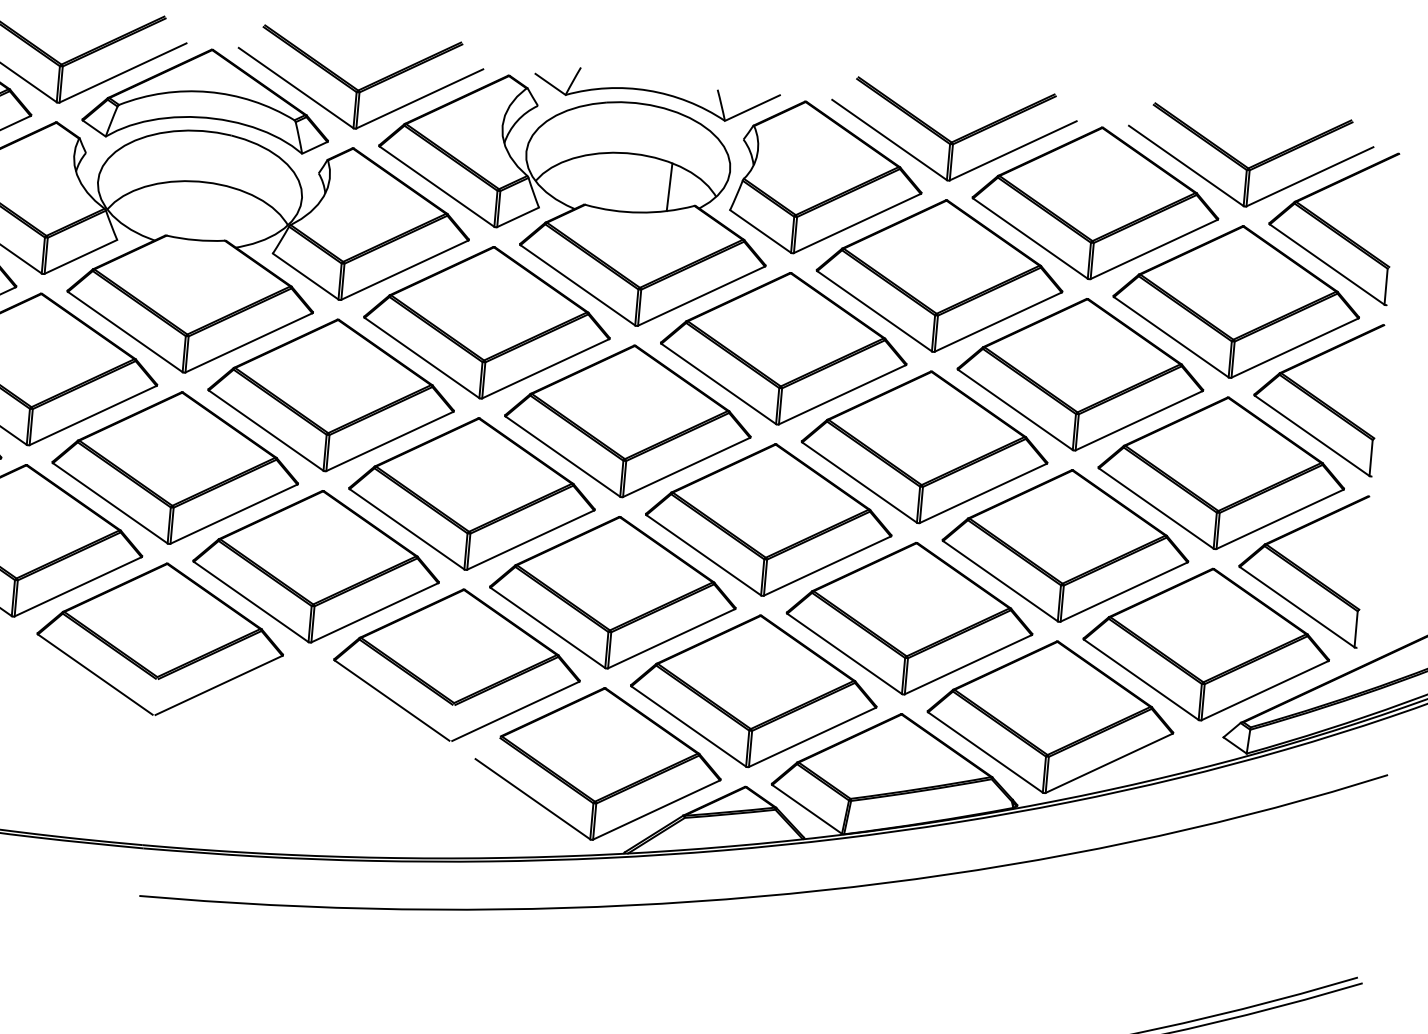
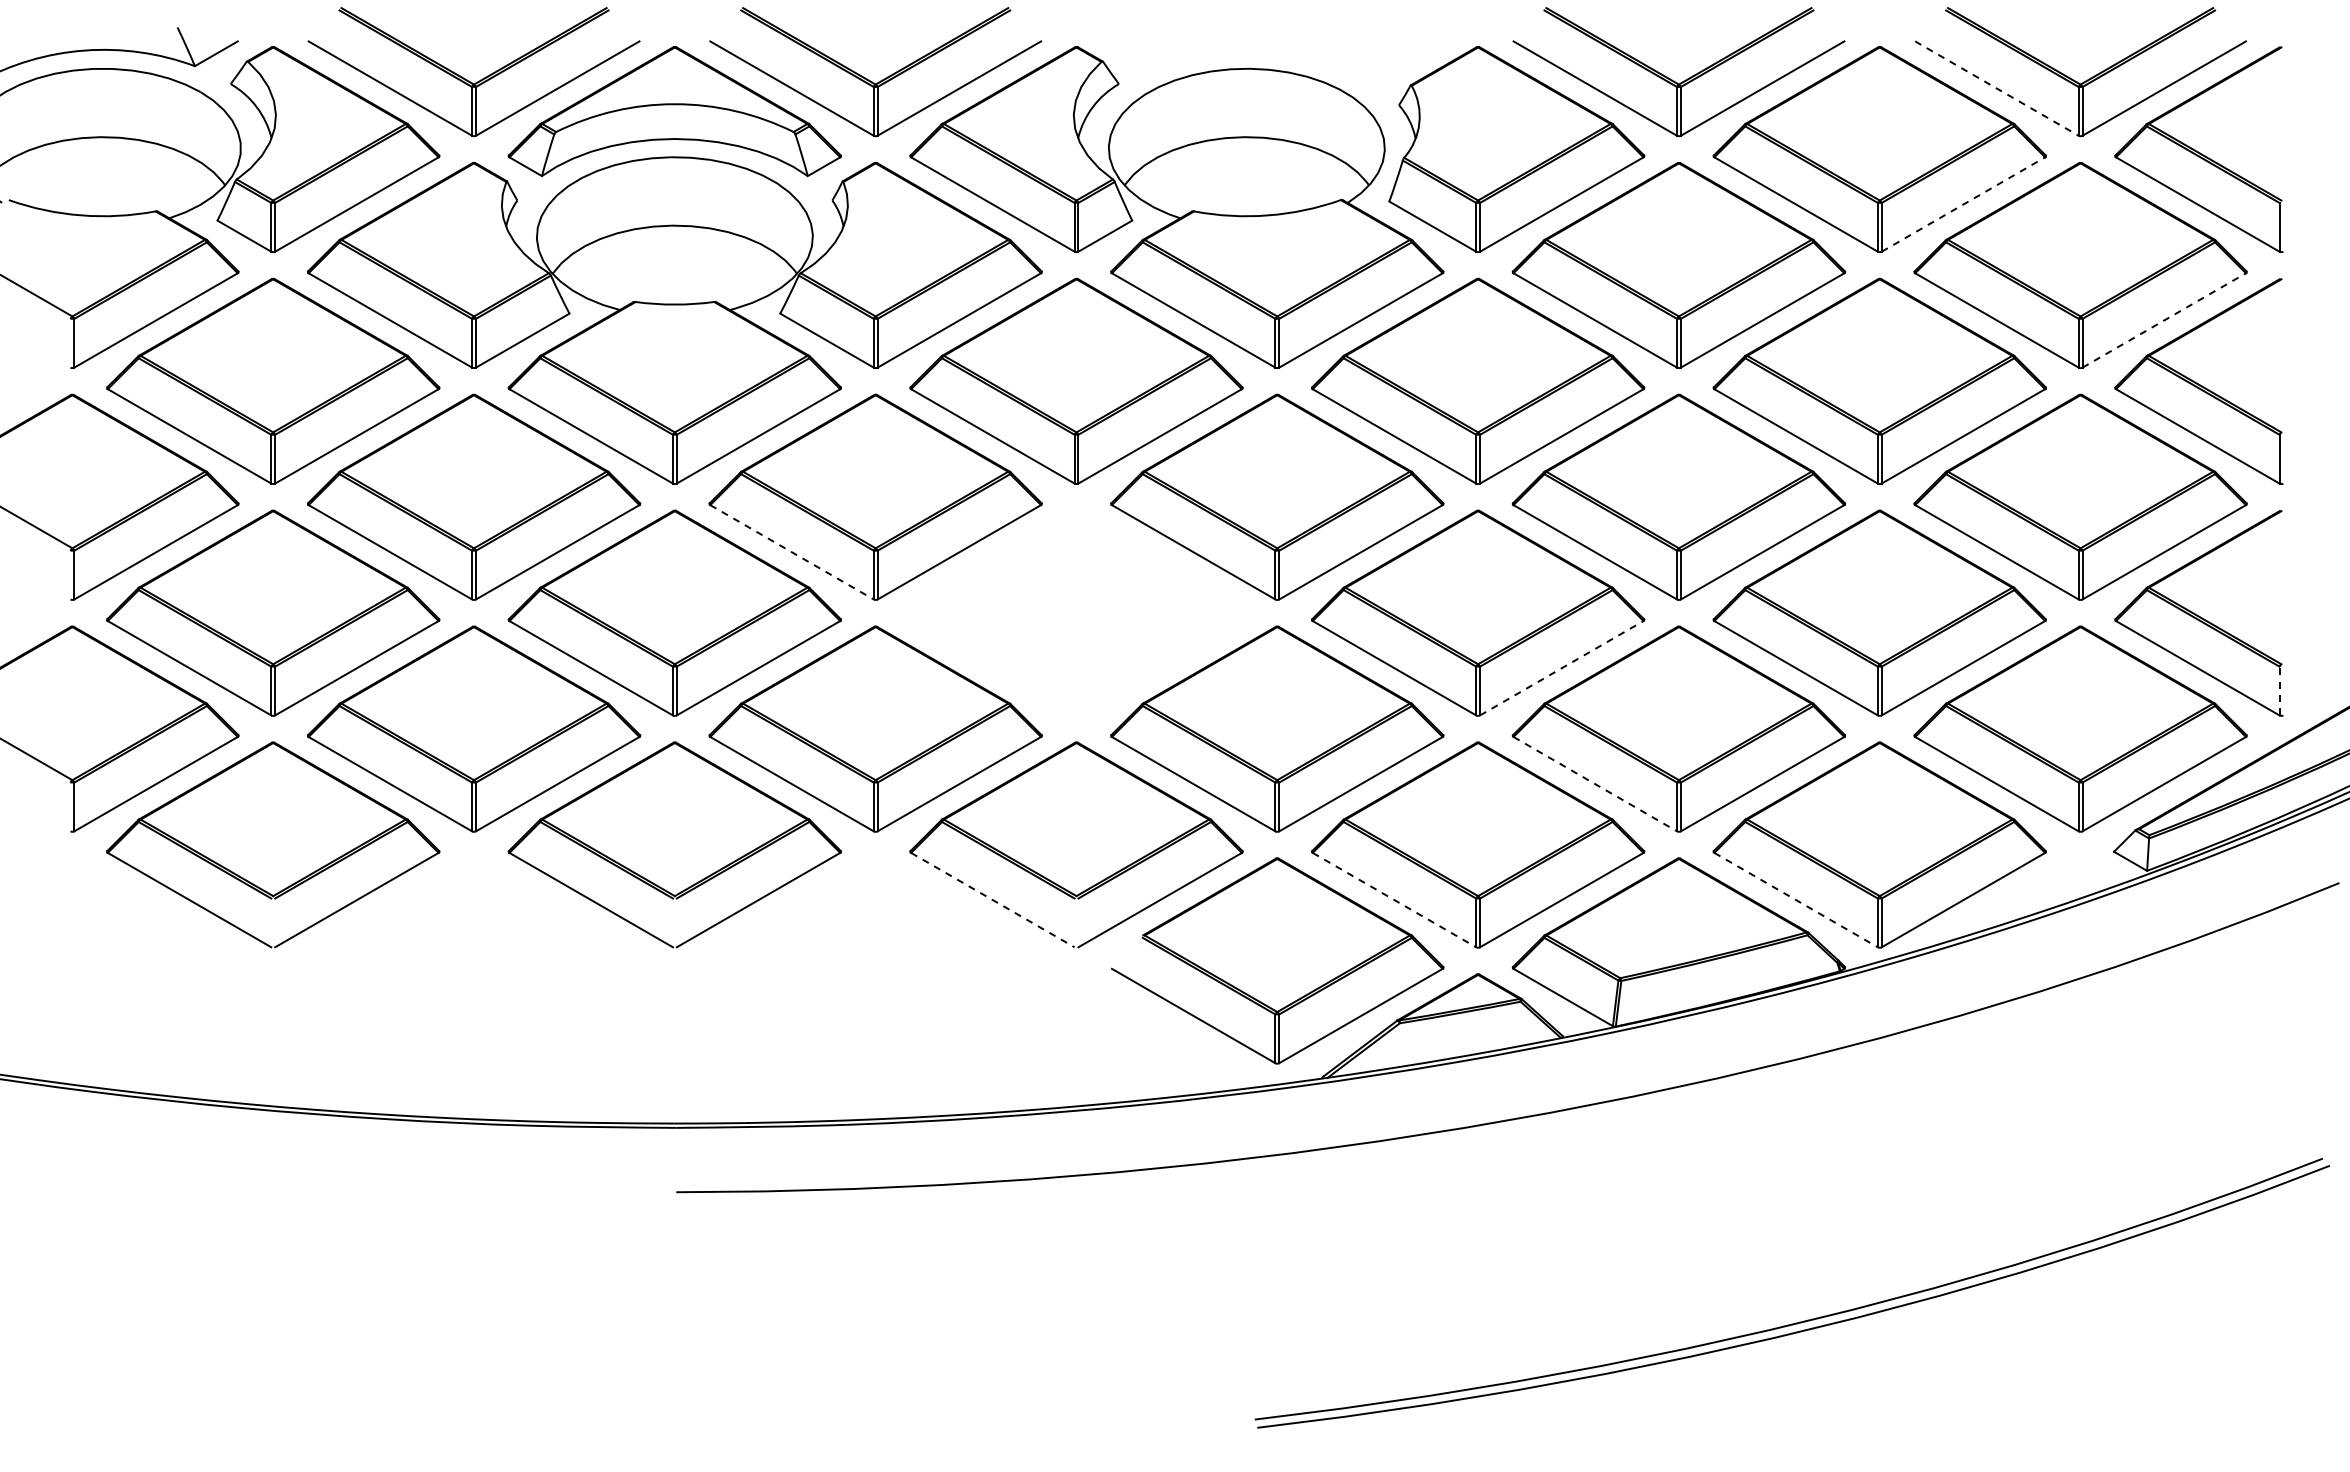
part: (656, 94) -> (1276, 55), removed
line: (1186, 165) -> (1997, 88), solid -> dashed
line: (669, 186) -> (1305, 177), removed
line: (1154, 249) -> (1963, 204), solid -> dashed
line: (1295, 348) -> (2164, 320), solid -> dashed
line: (266, 430) -> (792, 552), solid -> dashed
part: (472, 493) -> (1076, 612), removed
line: (827, 565) -> (1562, 667), solid -> dashed
line: (1356, 628) -> (2279, 690), solid -> dashed
line: (844, 654) -> (1595, 784), solid -> dashed
line: (392, 700) -> (993, 900), solid -> dashed
line: (688, 726) -> (1394, 900), solid -> dashed
line: (985, 752) -> (1796, 900), solid -> dashed

